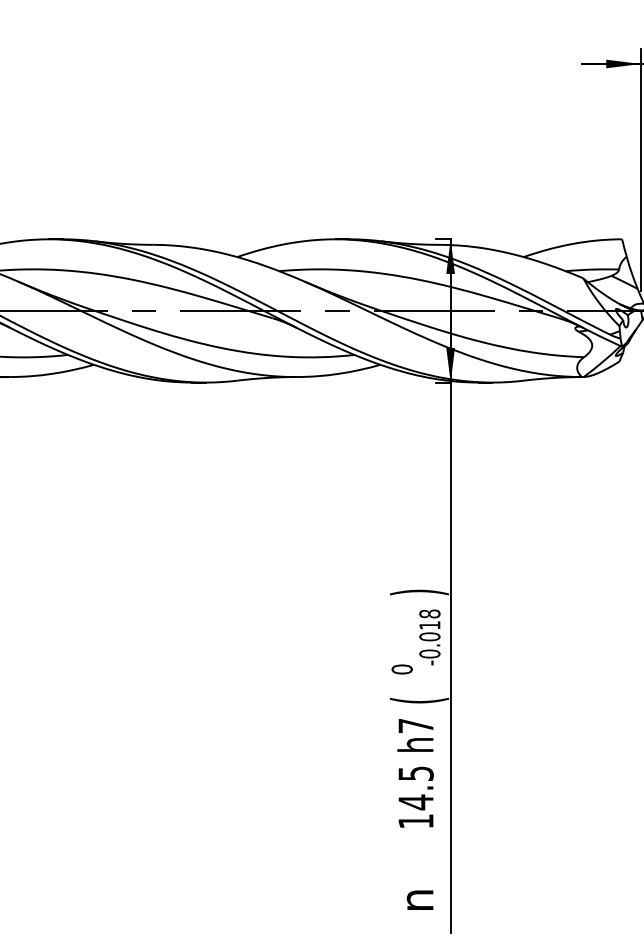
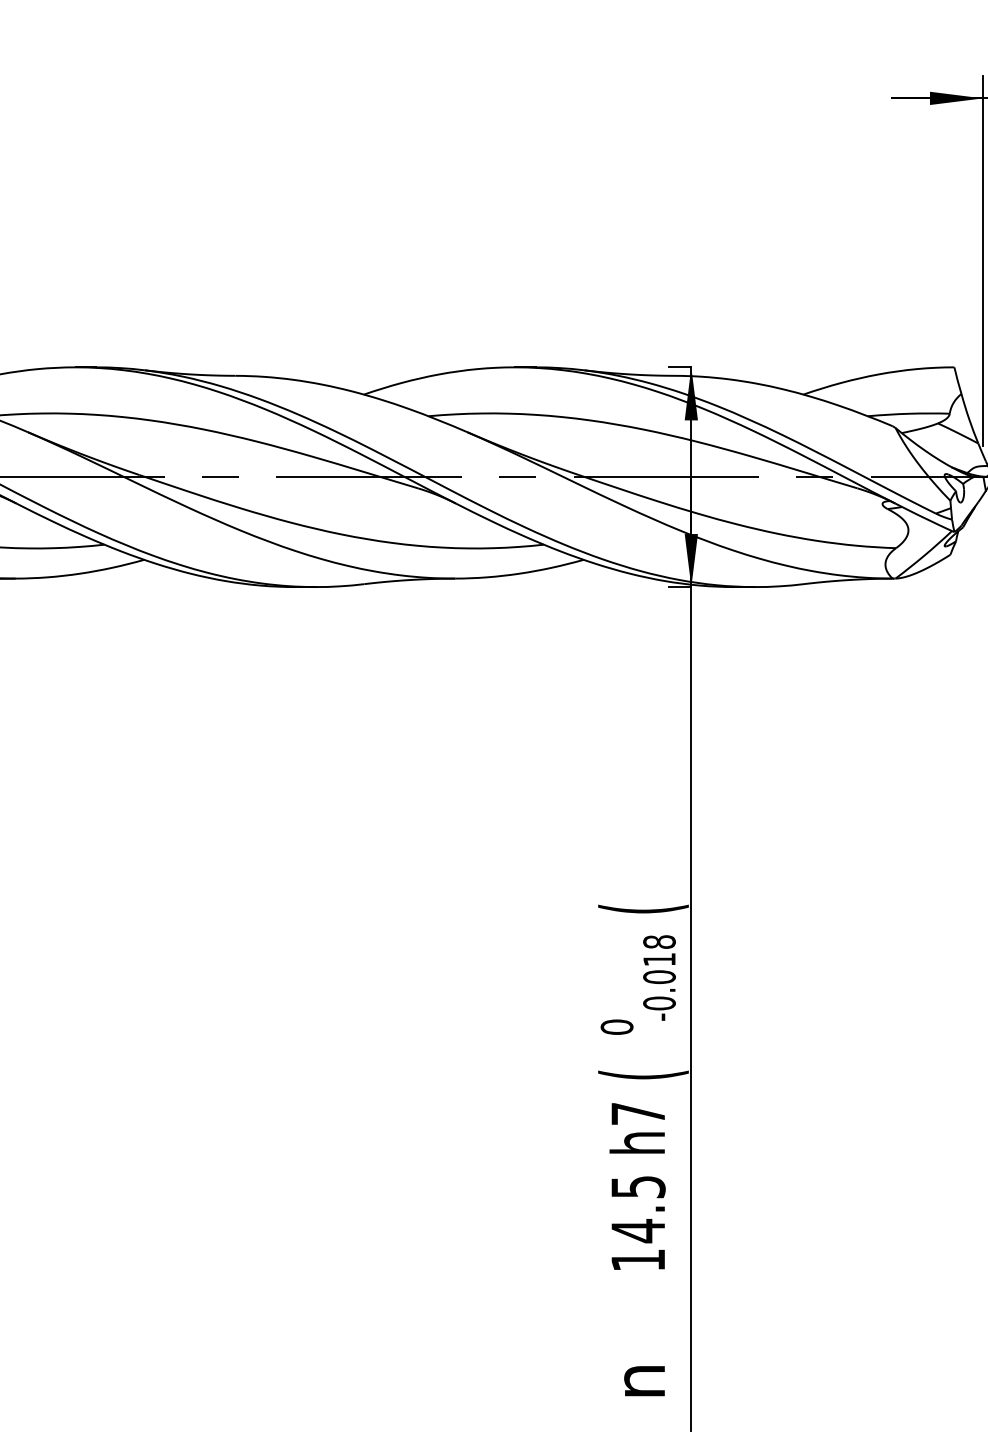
text: (418, 592) -> (642, 909), ) -> (

